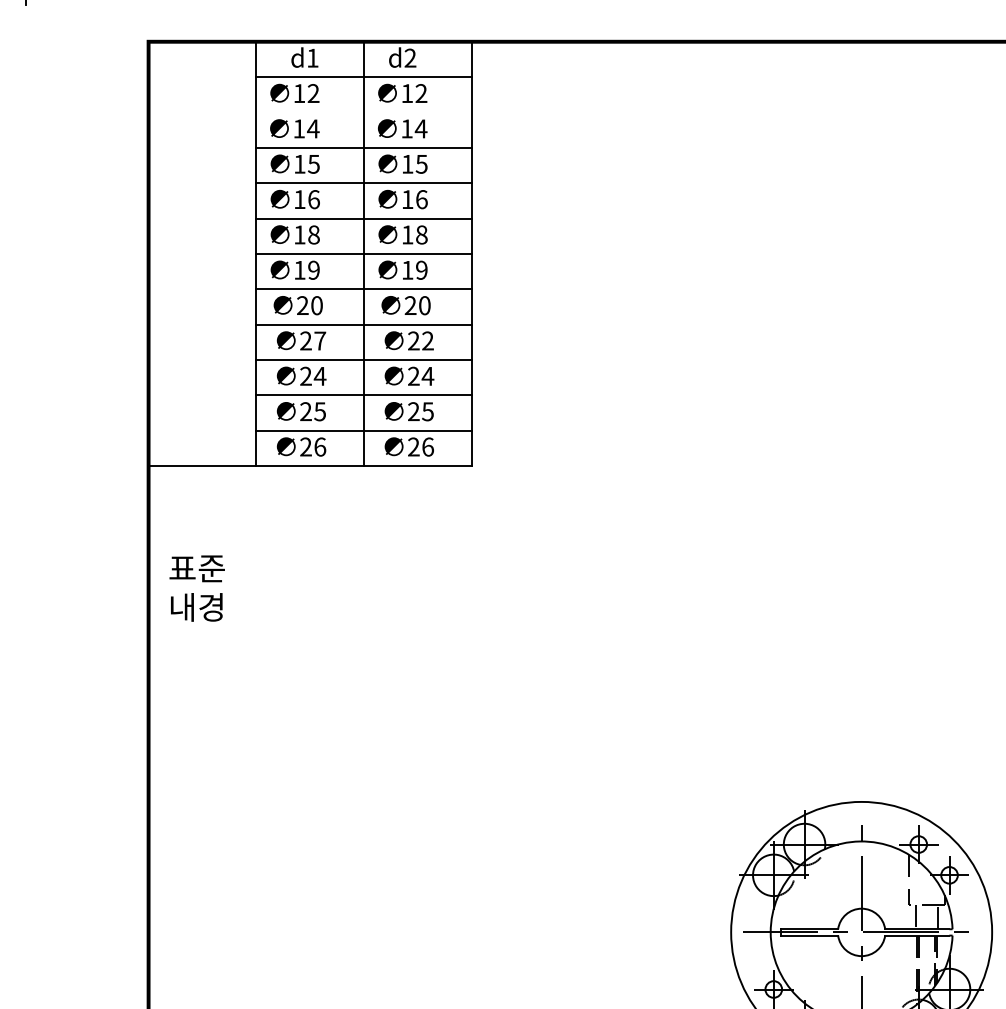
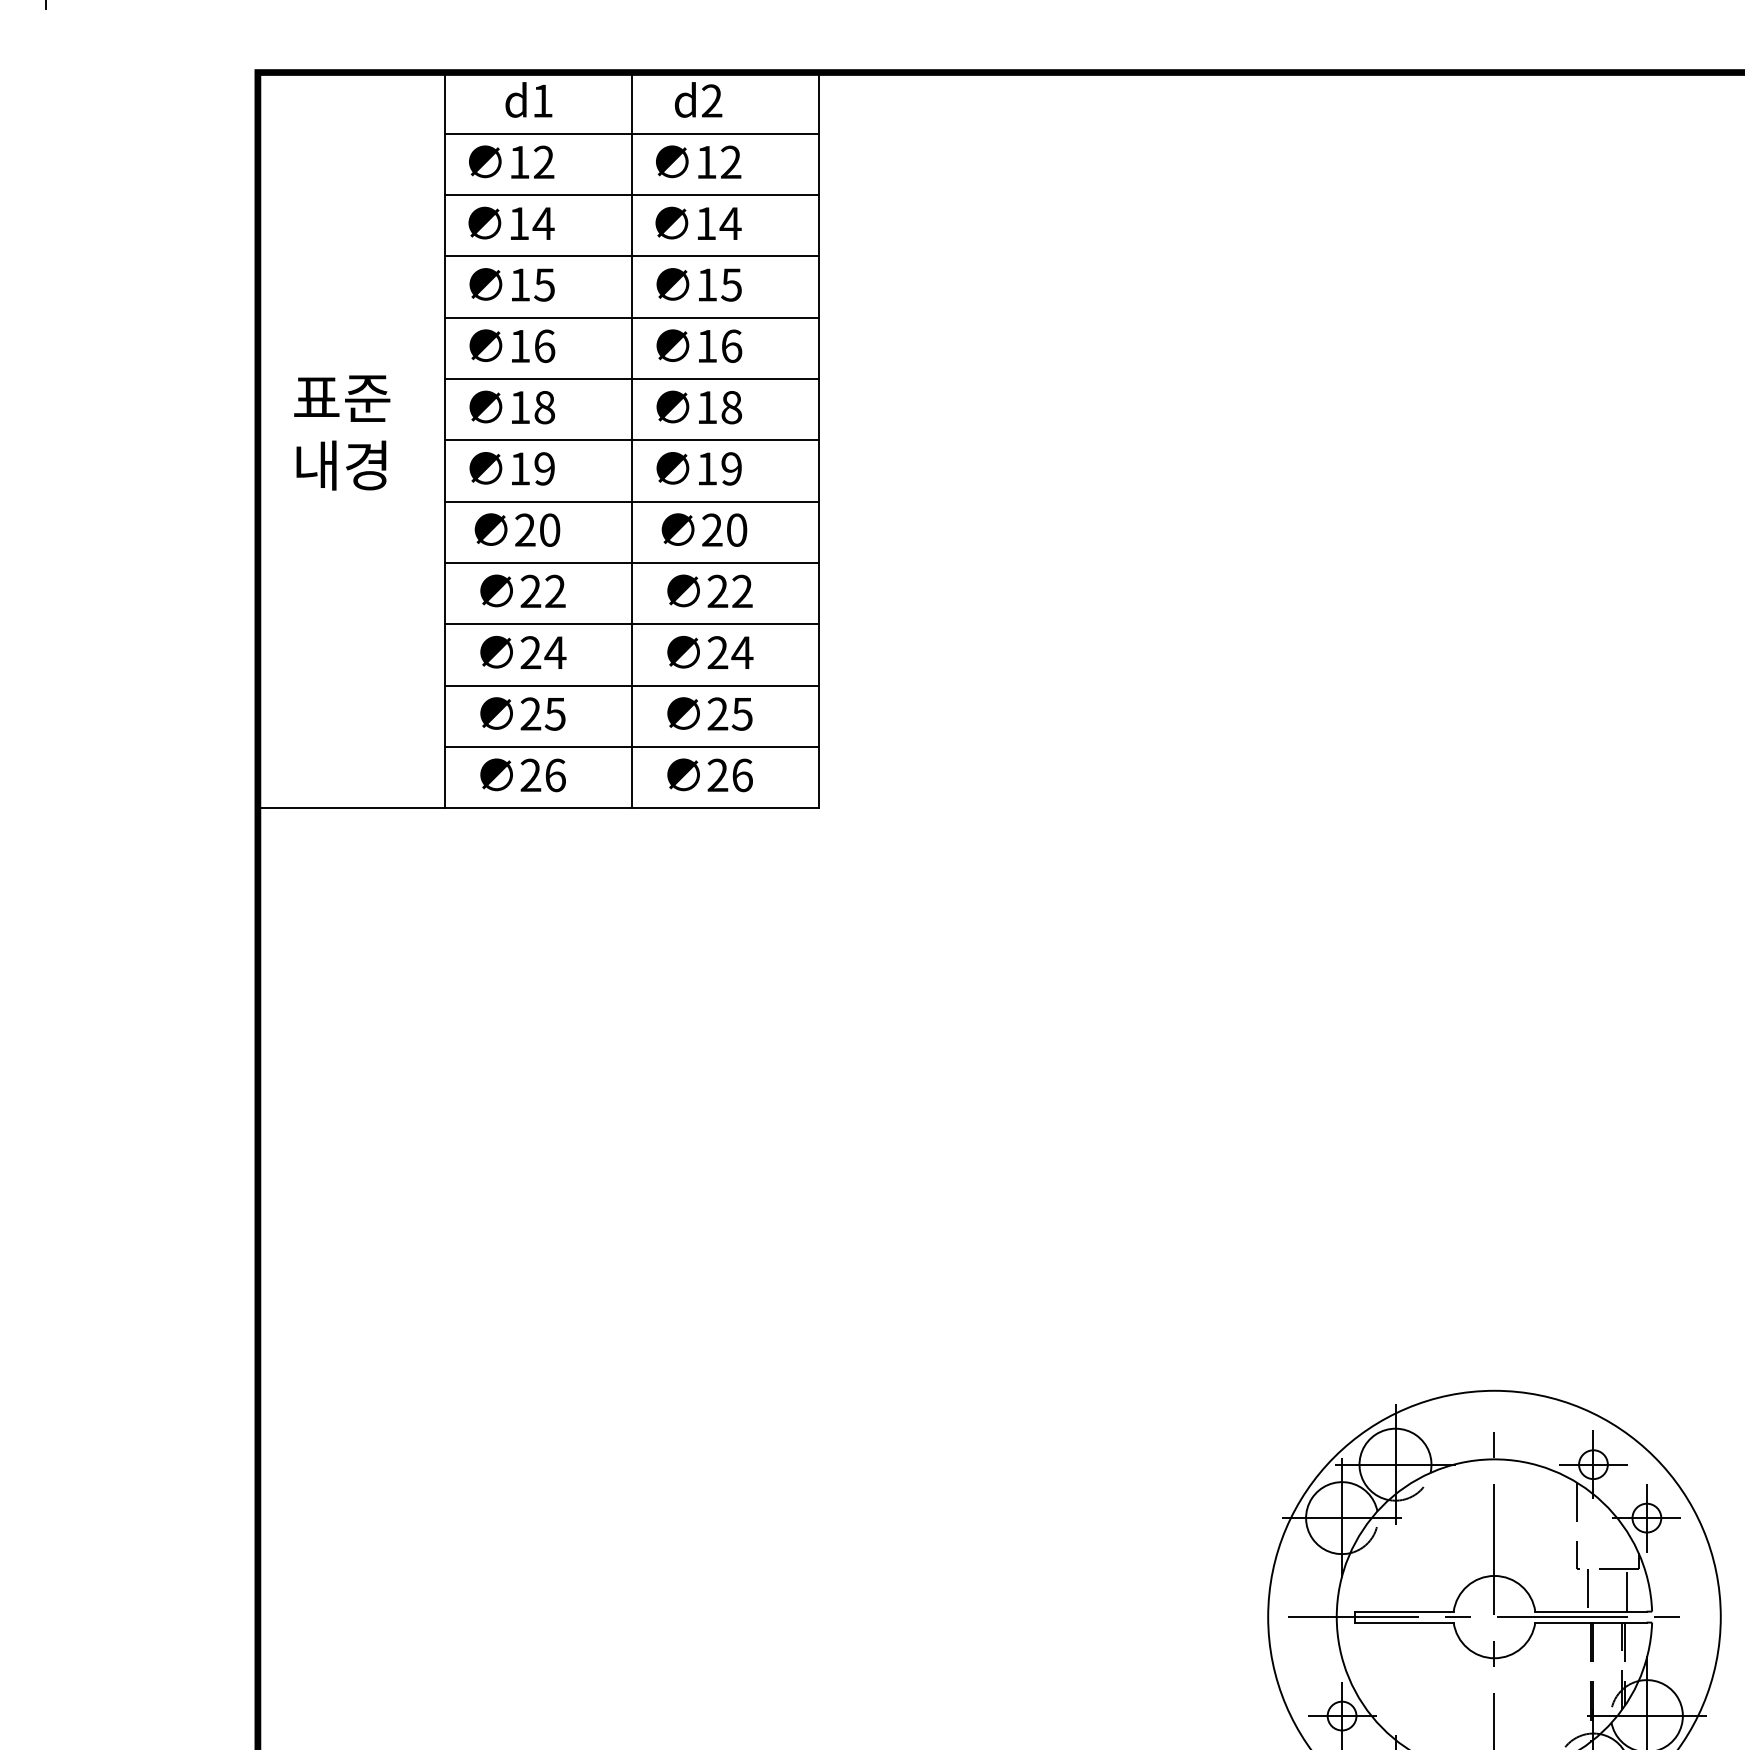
line: (364, 112) -> (632, 195), added
text: (320, 340) -> (556, 590), 27 -> 22
text: (196, 588) -> (340, 432), moved

